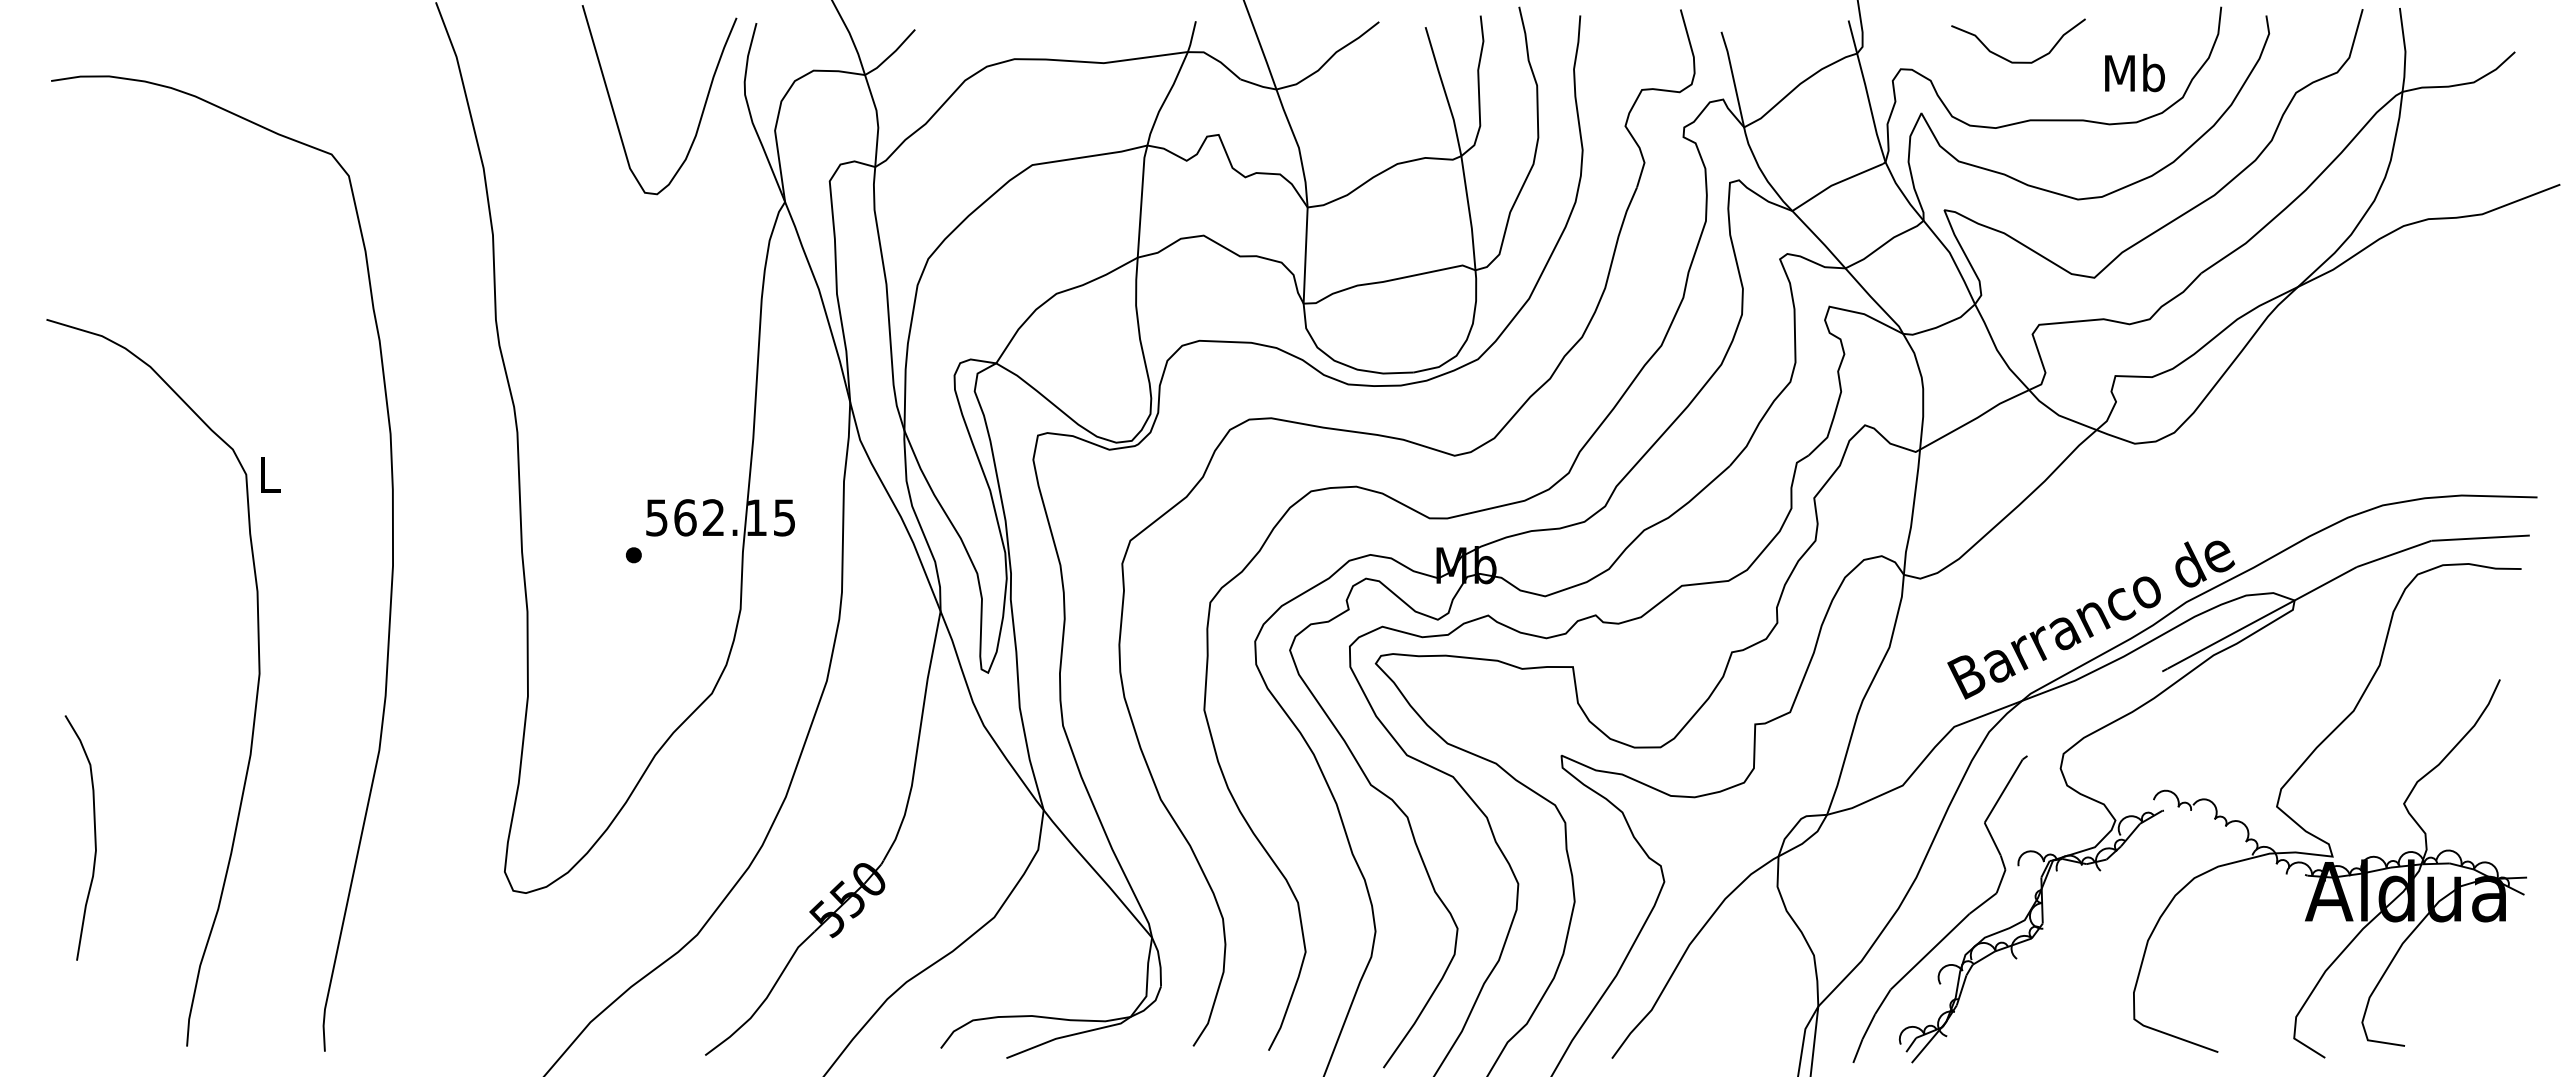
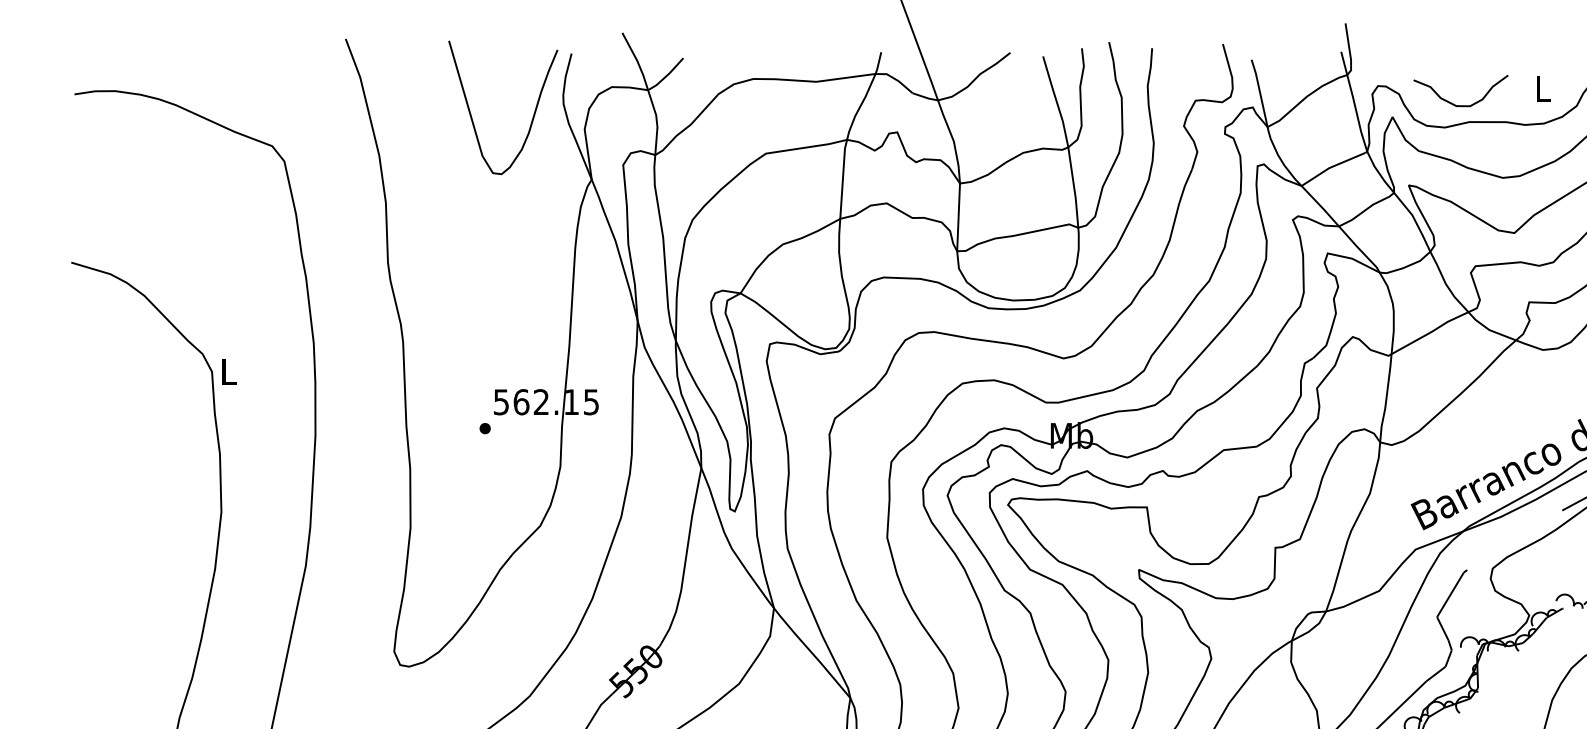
curve: (2018, 61) -> (1460, 105), moved
text: (2134, 72) -> (1542, 88), Mb -> L
curve: (94, 837) -> (105, 627), removed

